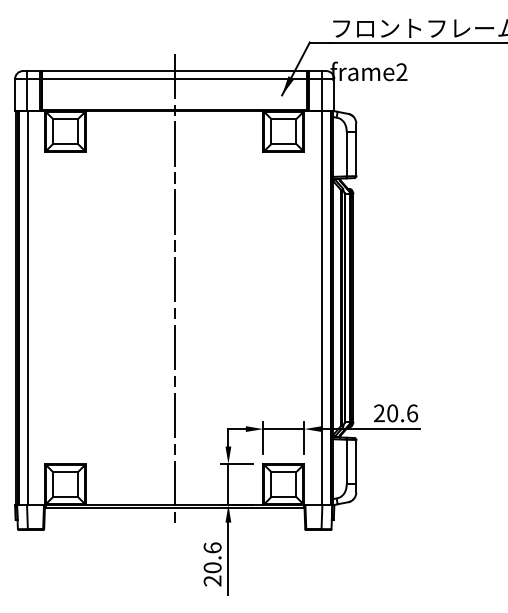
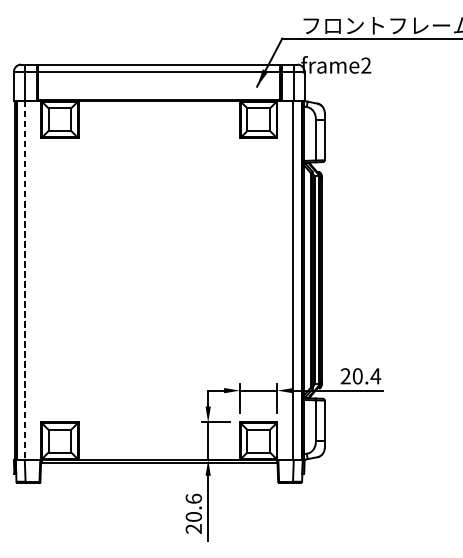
line: (174, 289) -> (159, 263), removed
line: (27, 308) -> (25, 280), solid -> dashed
text: (412, 413) -> (375, 376), 20.6 -> 20.4

